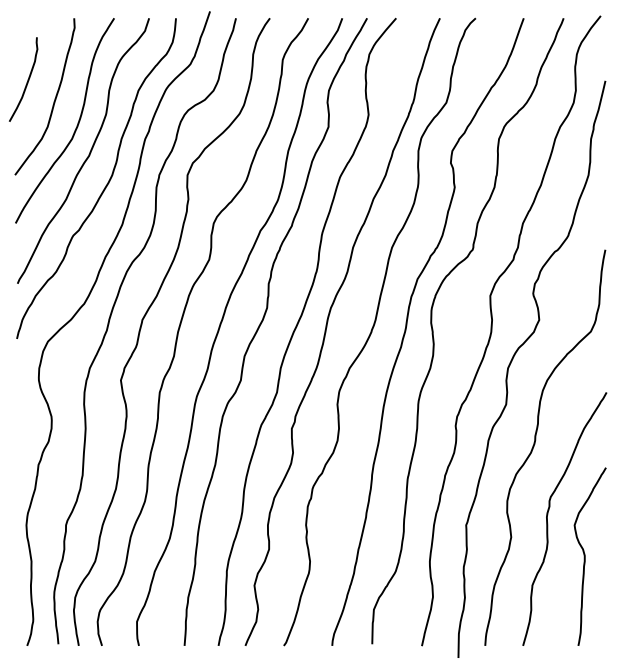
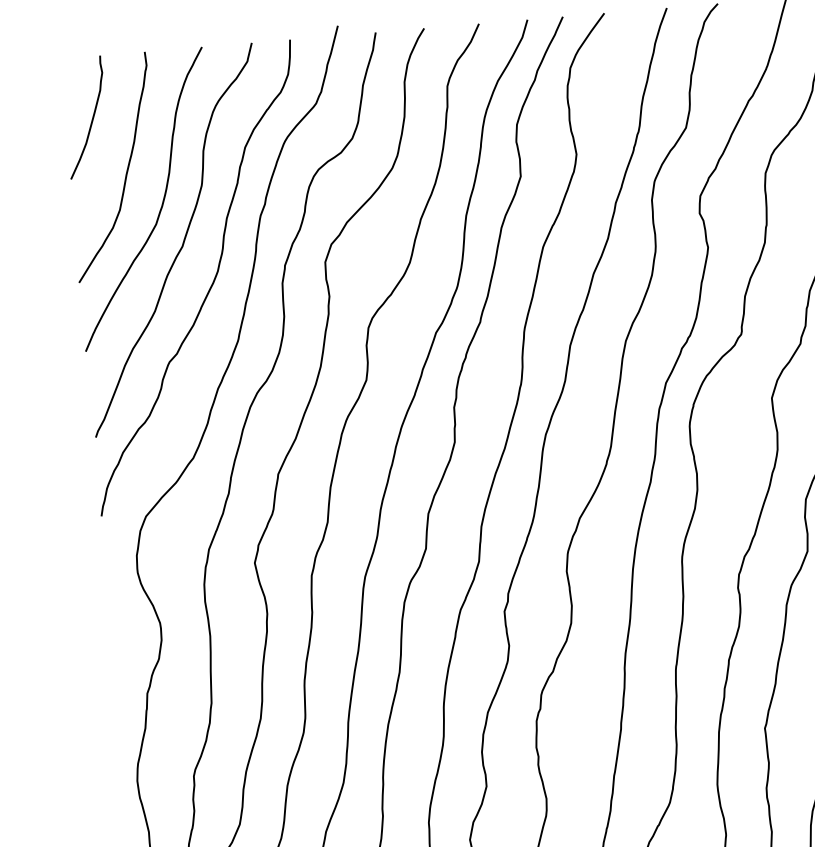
curve: (27, 79) -> (91, 117), moved

